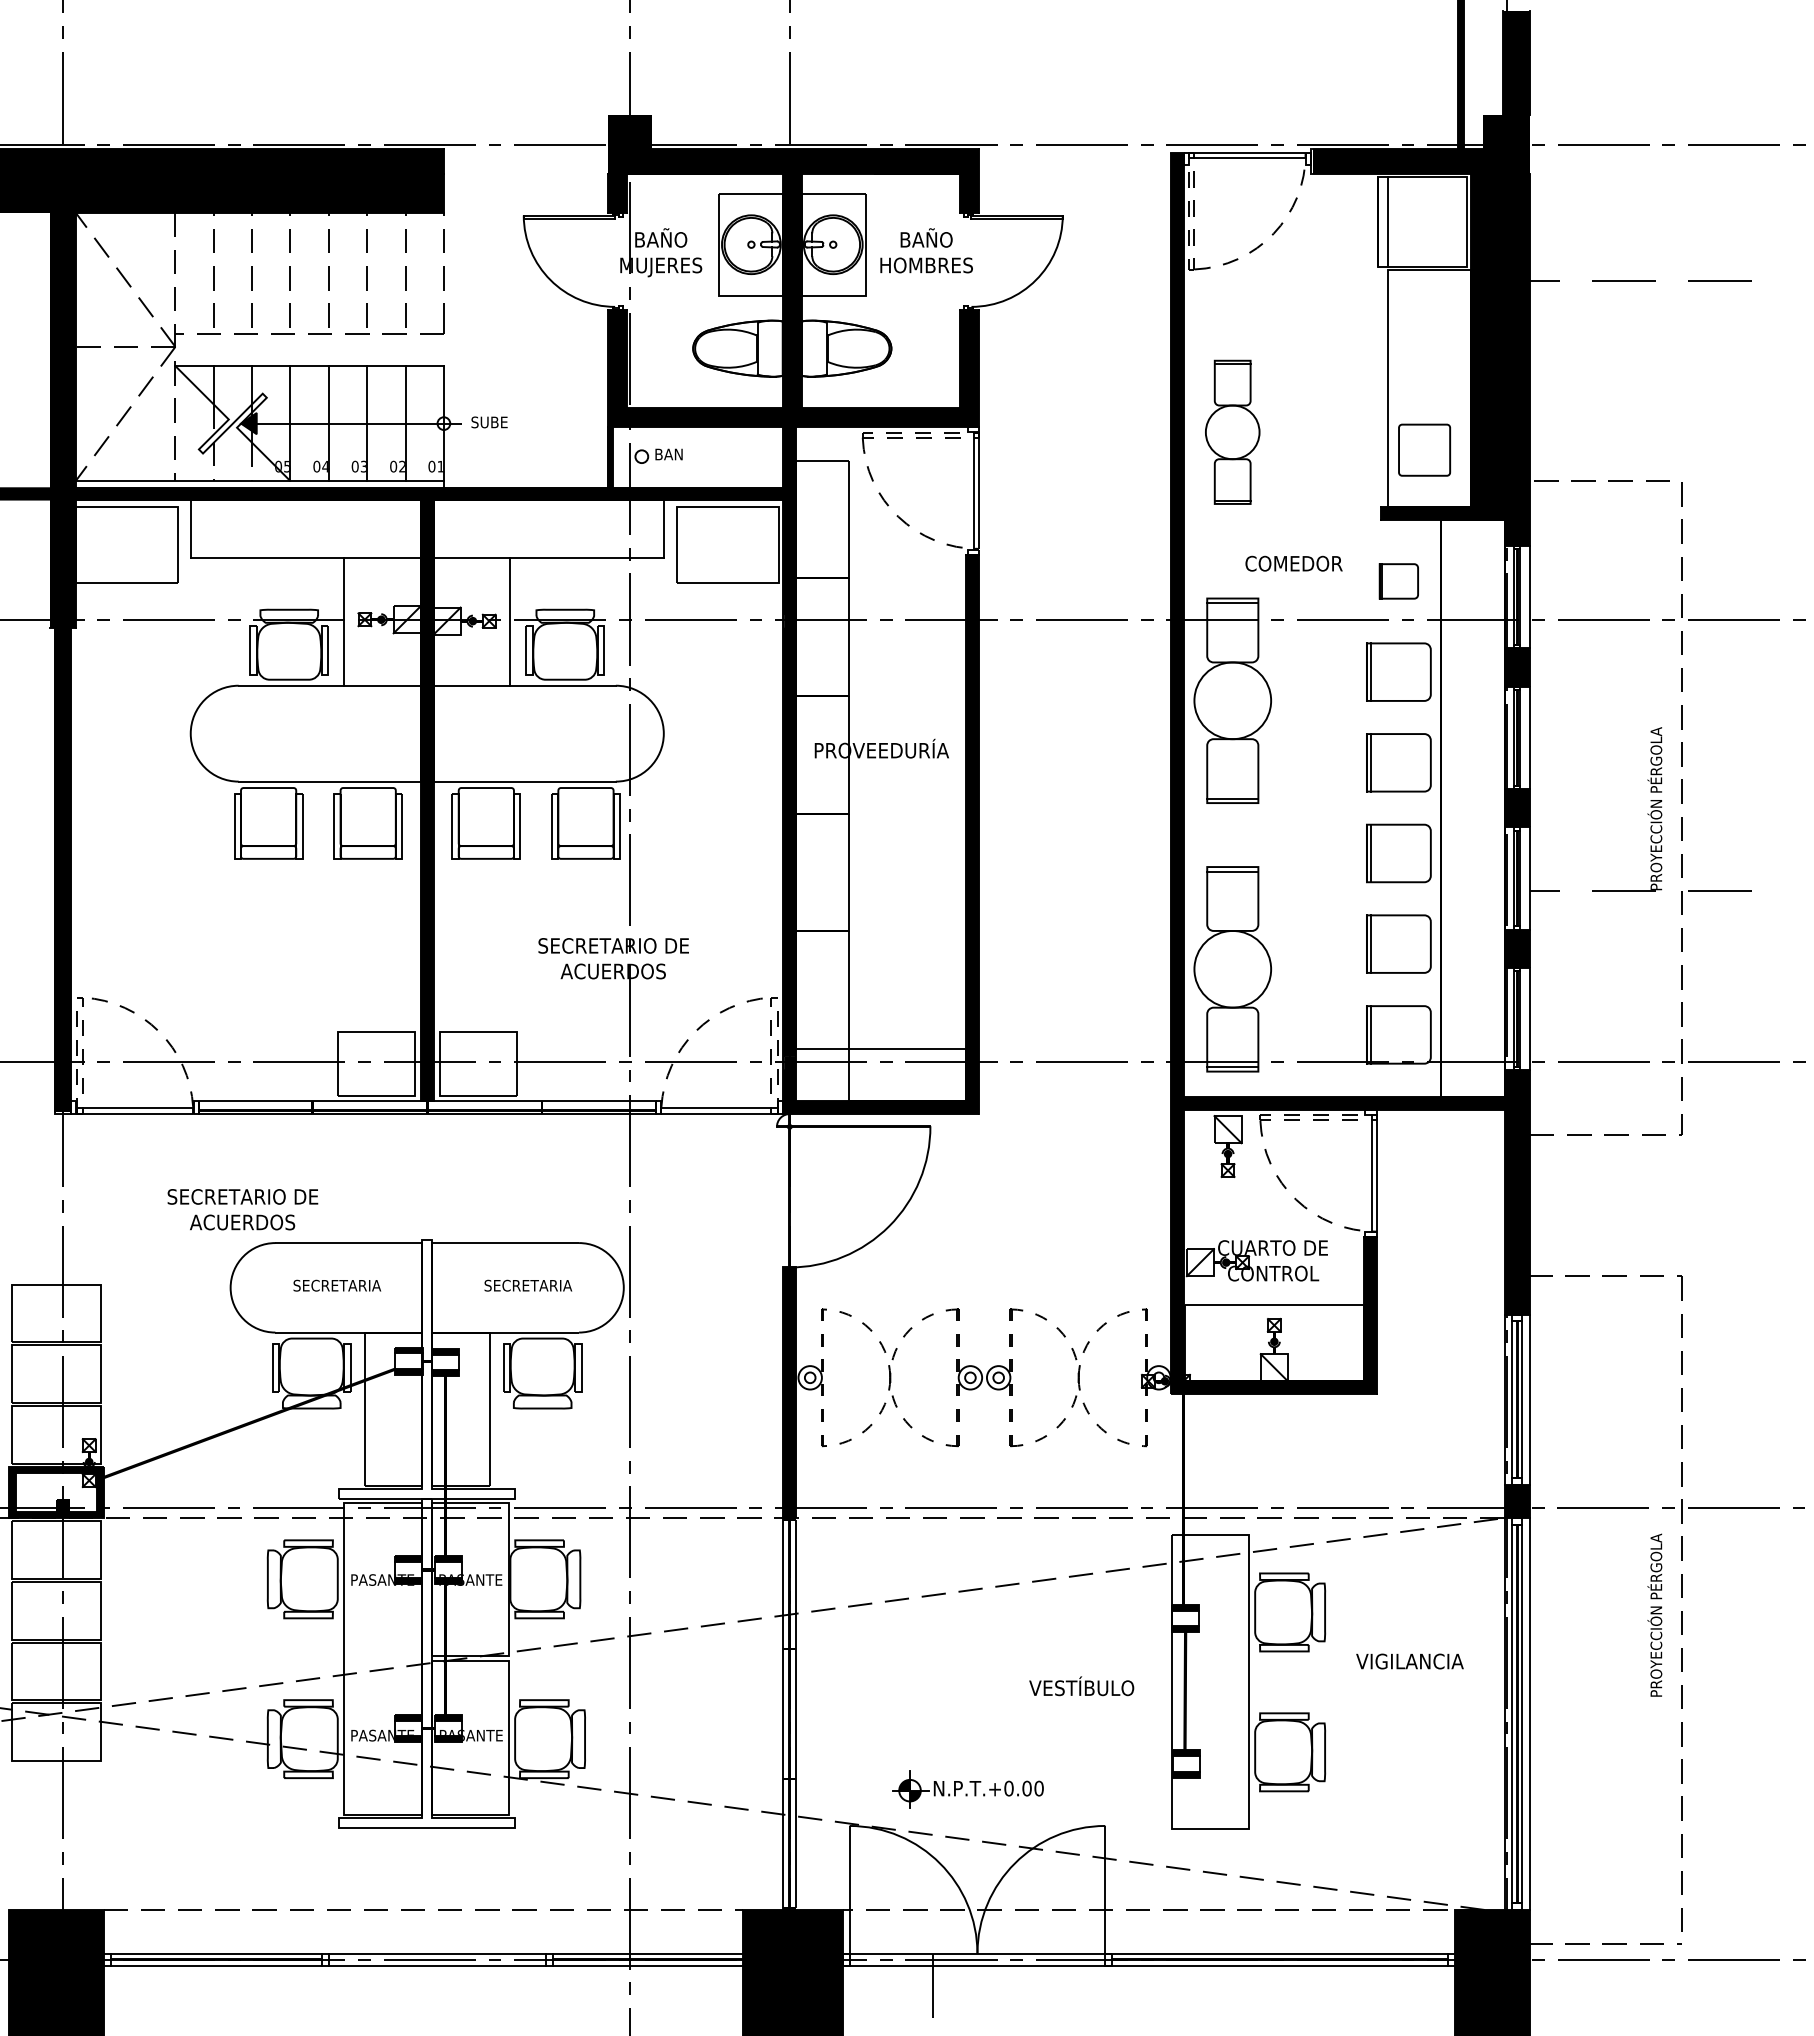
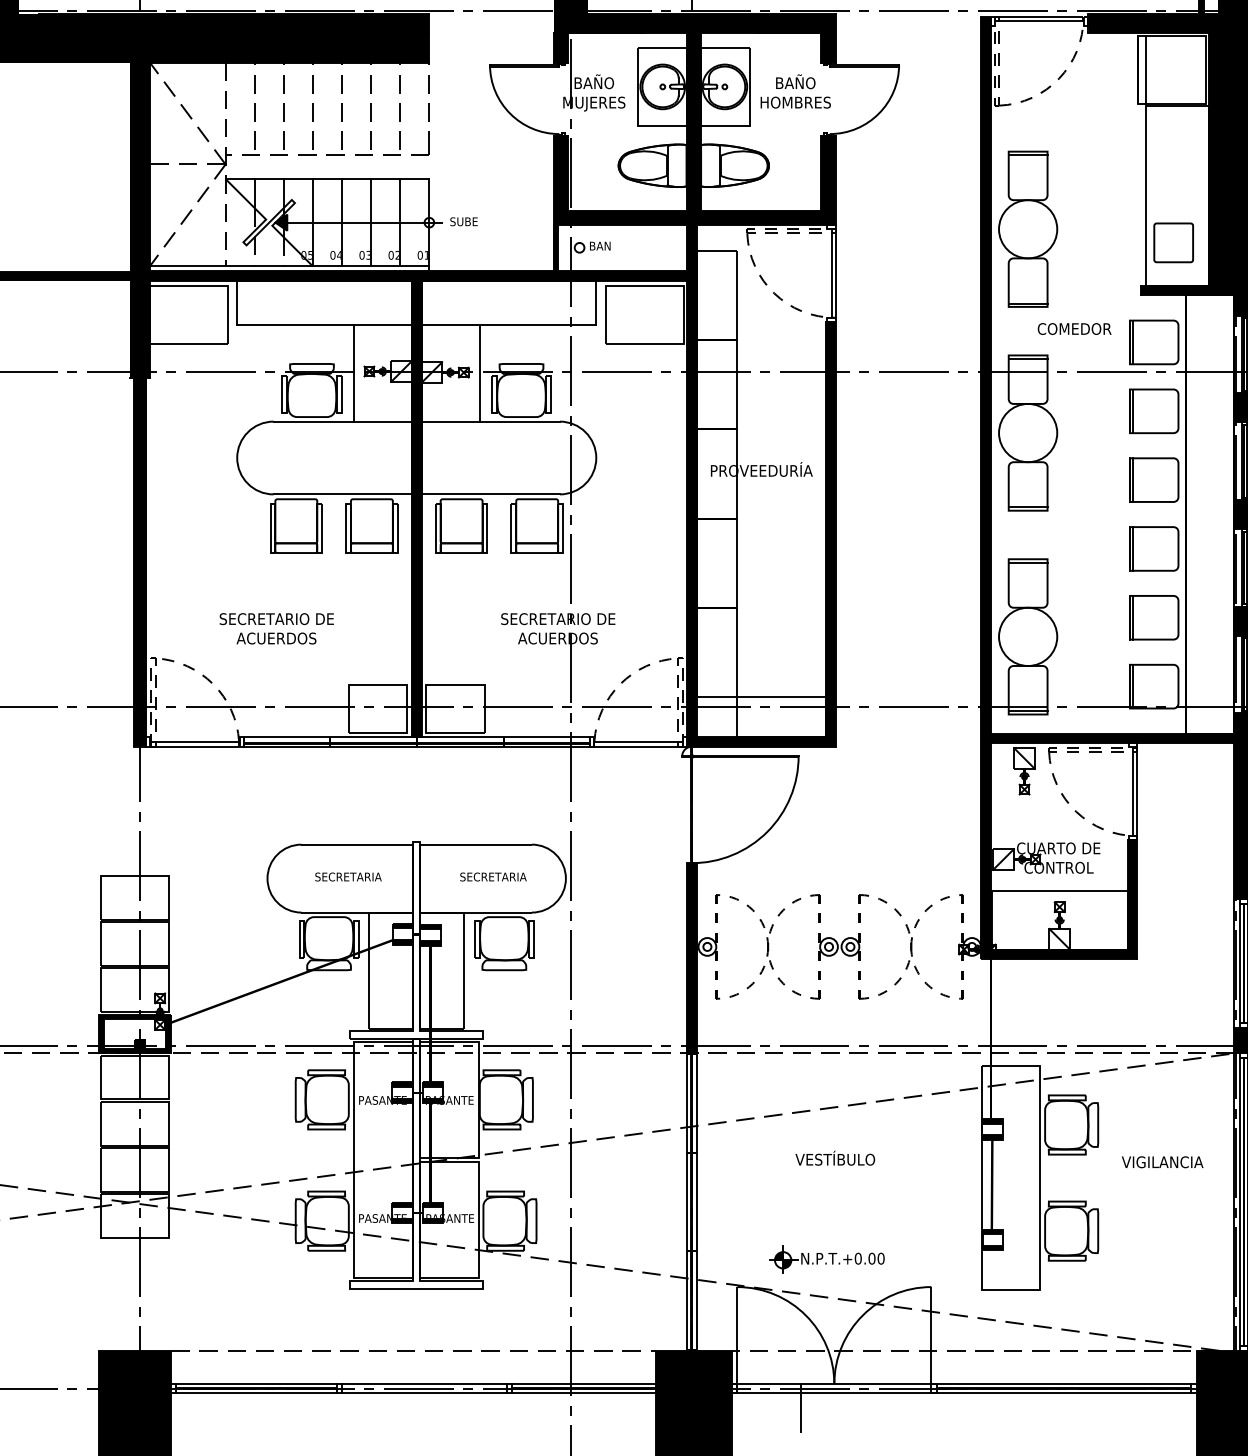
part: (1232, 432) -> (1027, 229), size x1.43
part: (1398, 581) -> (1153, 342), size x1.67
text: (242, 1209) -> (276, 628), moved
text: (1081, 1686) -> (835, 1158), moved

